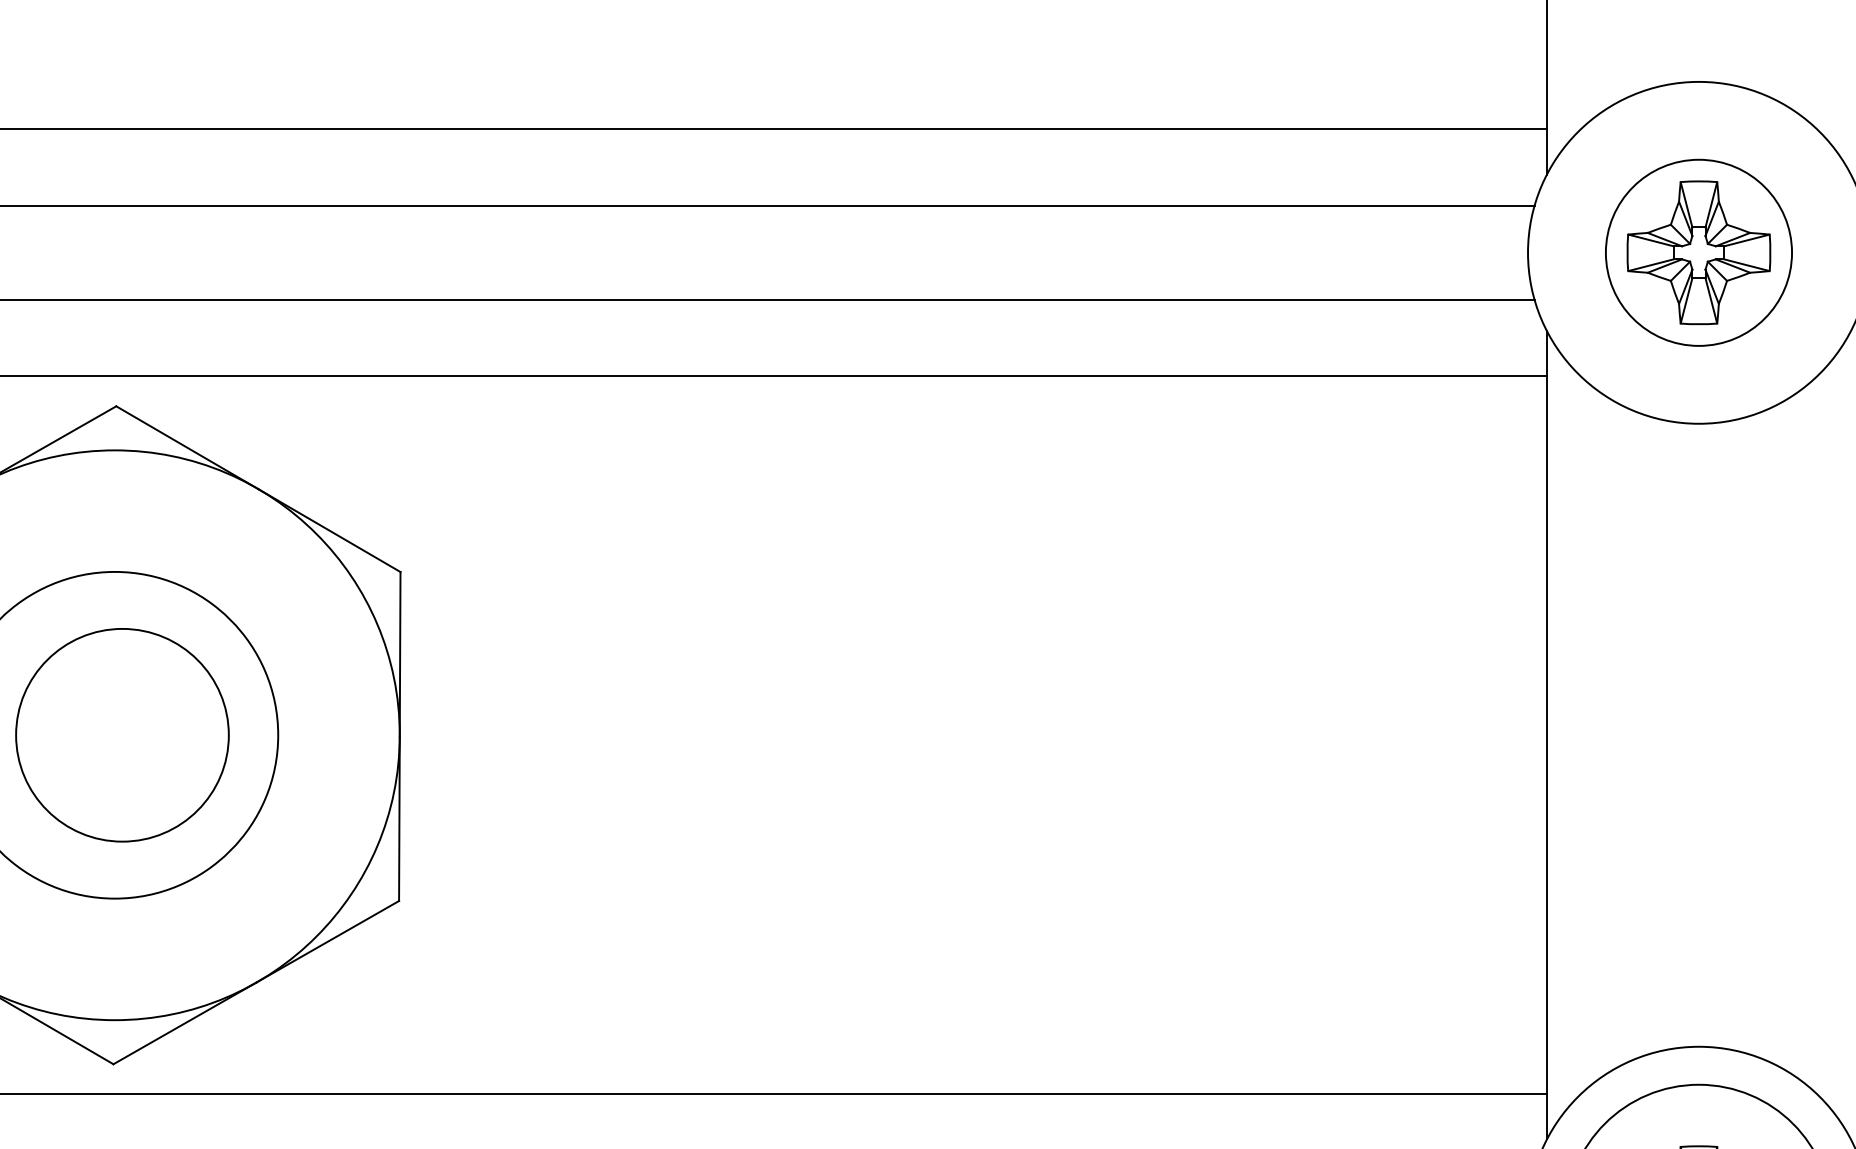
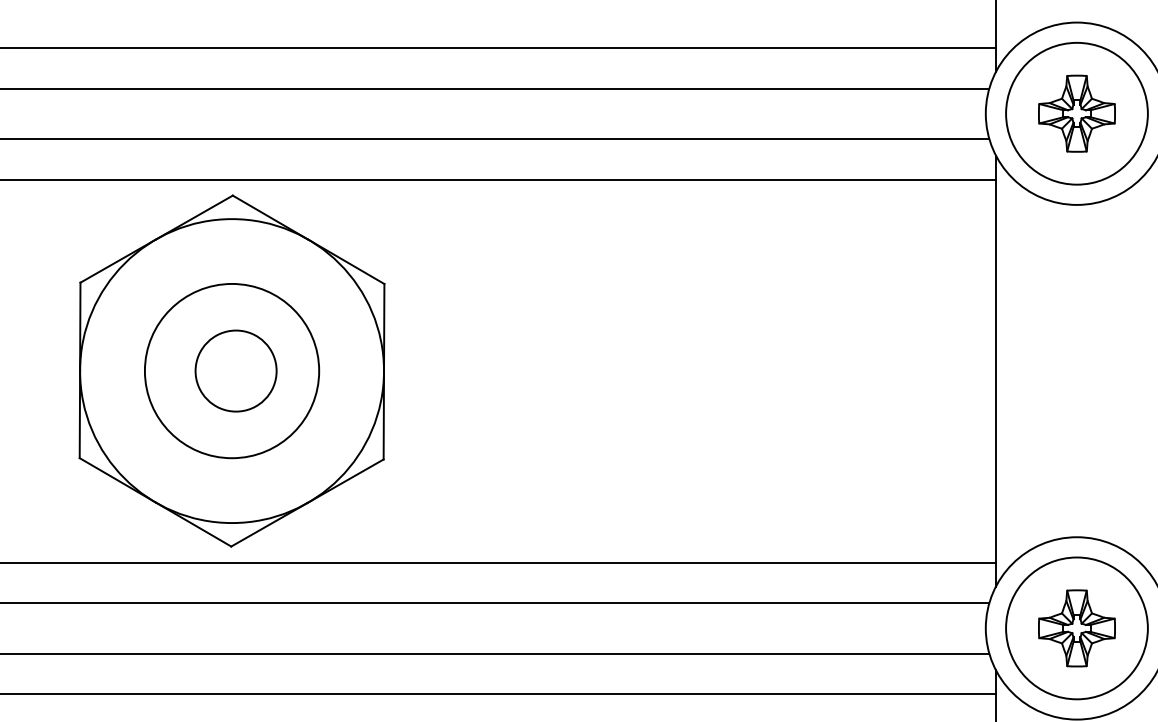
circle: (1698, 252) -> (1076, 113), size x1.43
circle: (121, 734) -> (235, 370), size x0.71

